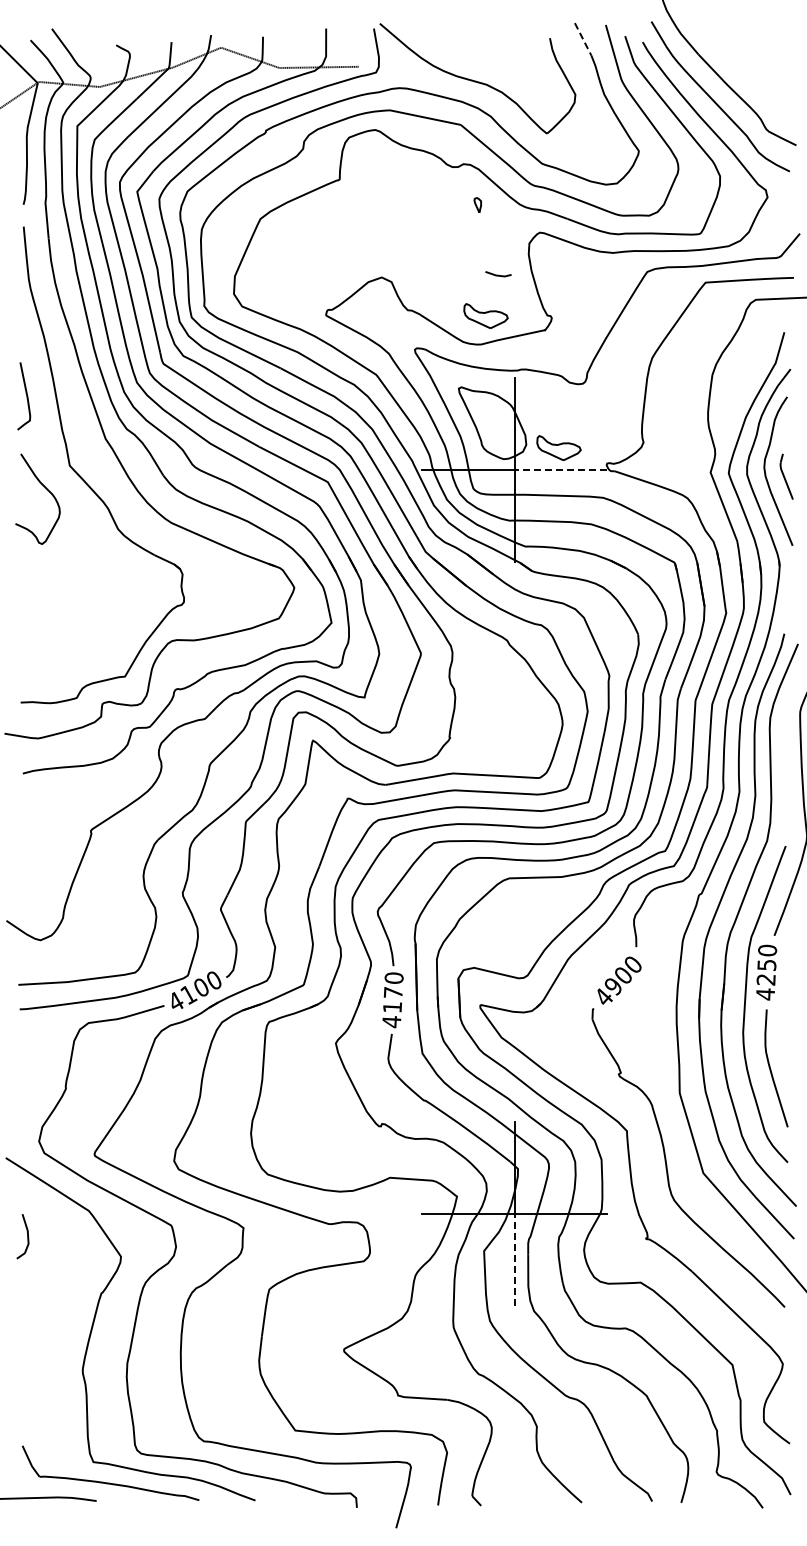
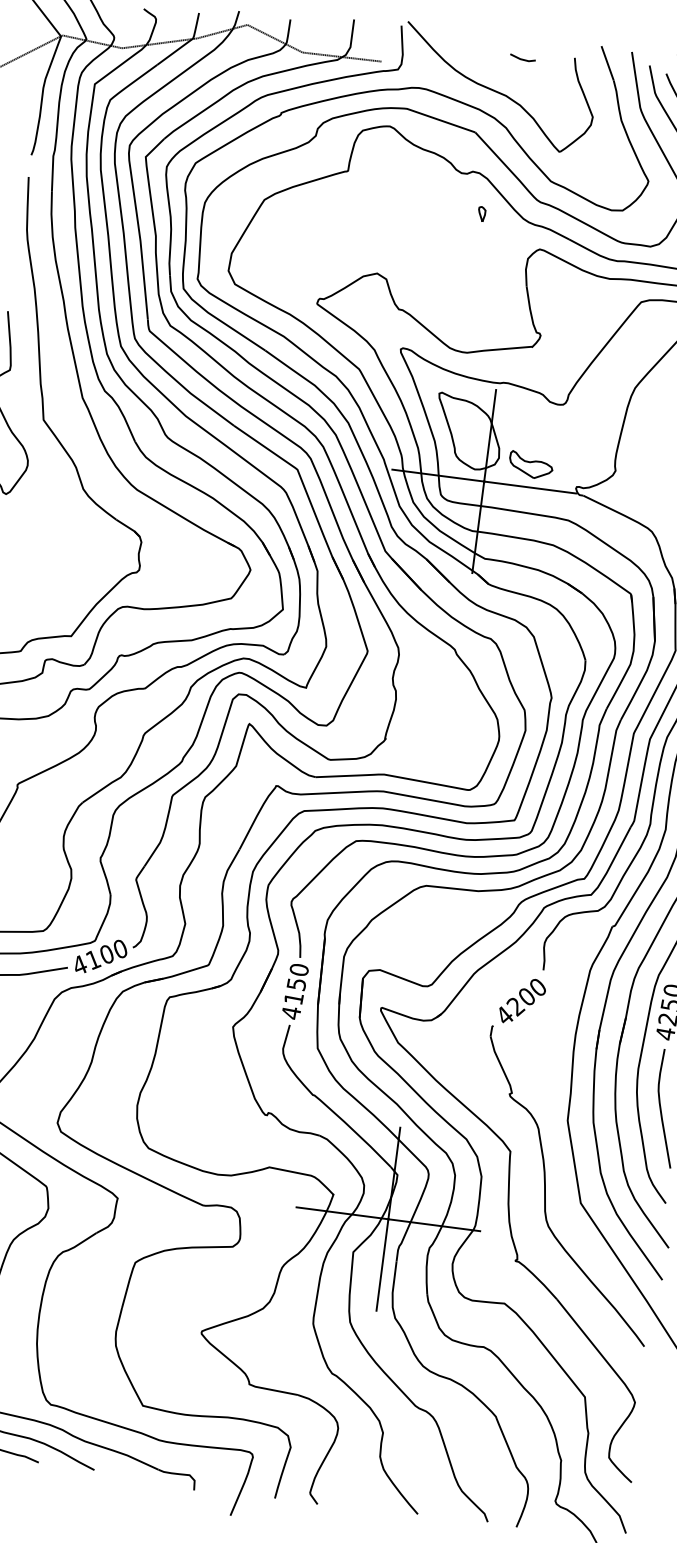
line: (583, 39) -> (607, 63), dashed -> solid
line: (498, 274) -> (522, 58), moved
part: (485, 315) -> (475, 324), removed
line: (560, 470) -> (529, 487), dashed -> solid
text: (613, 987) -> (515, 1007), 4900 -> 4200
text: (392, 992) -> (295, 983), 4170 -> 4150
line: (514, 1259) -> (382, 1264), dashed -> solid

